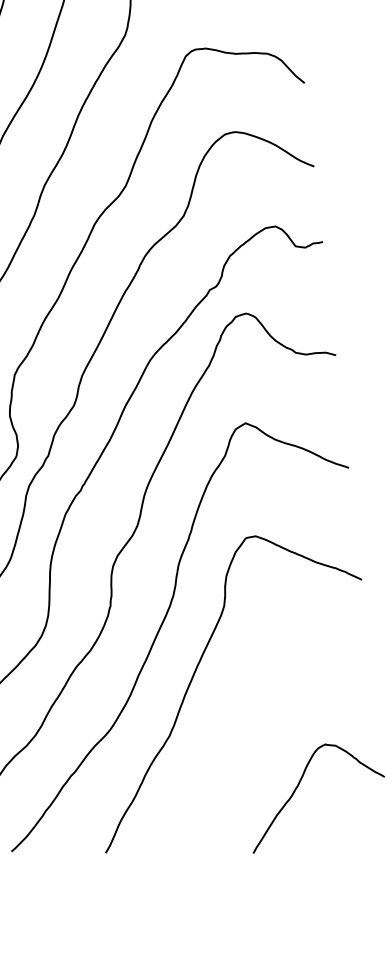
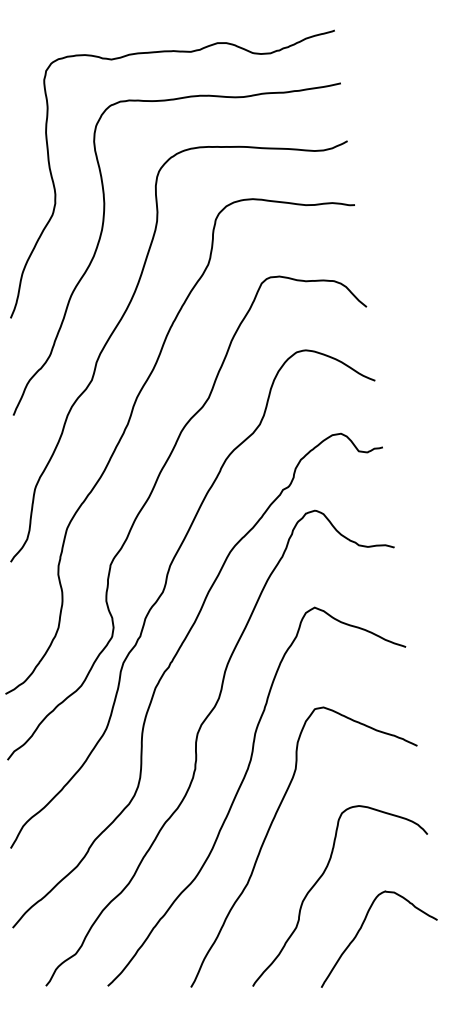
curve: (251, 732) -> (319, 880), added

